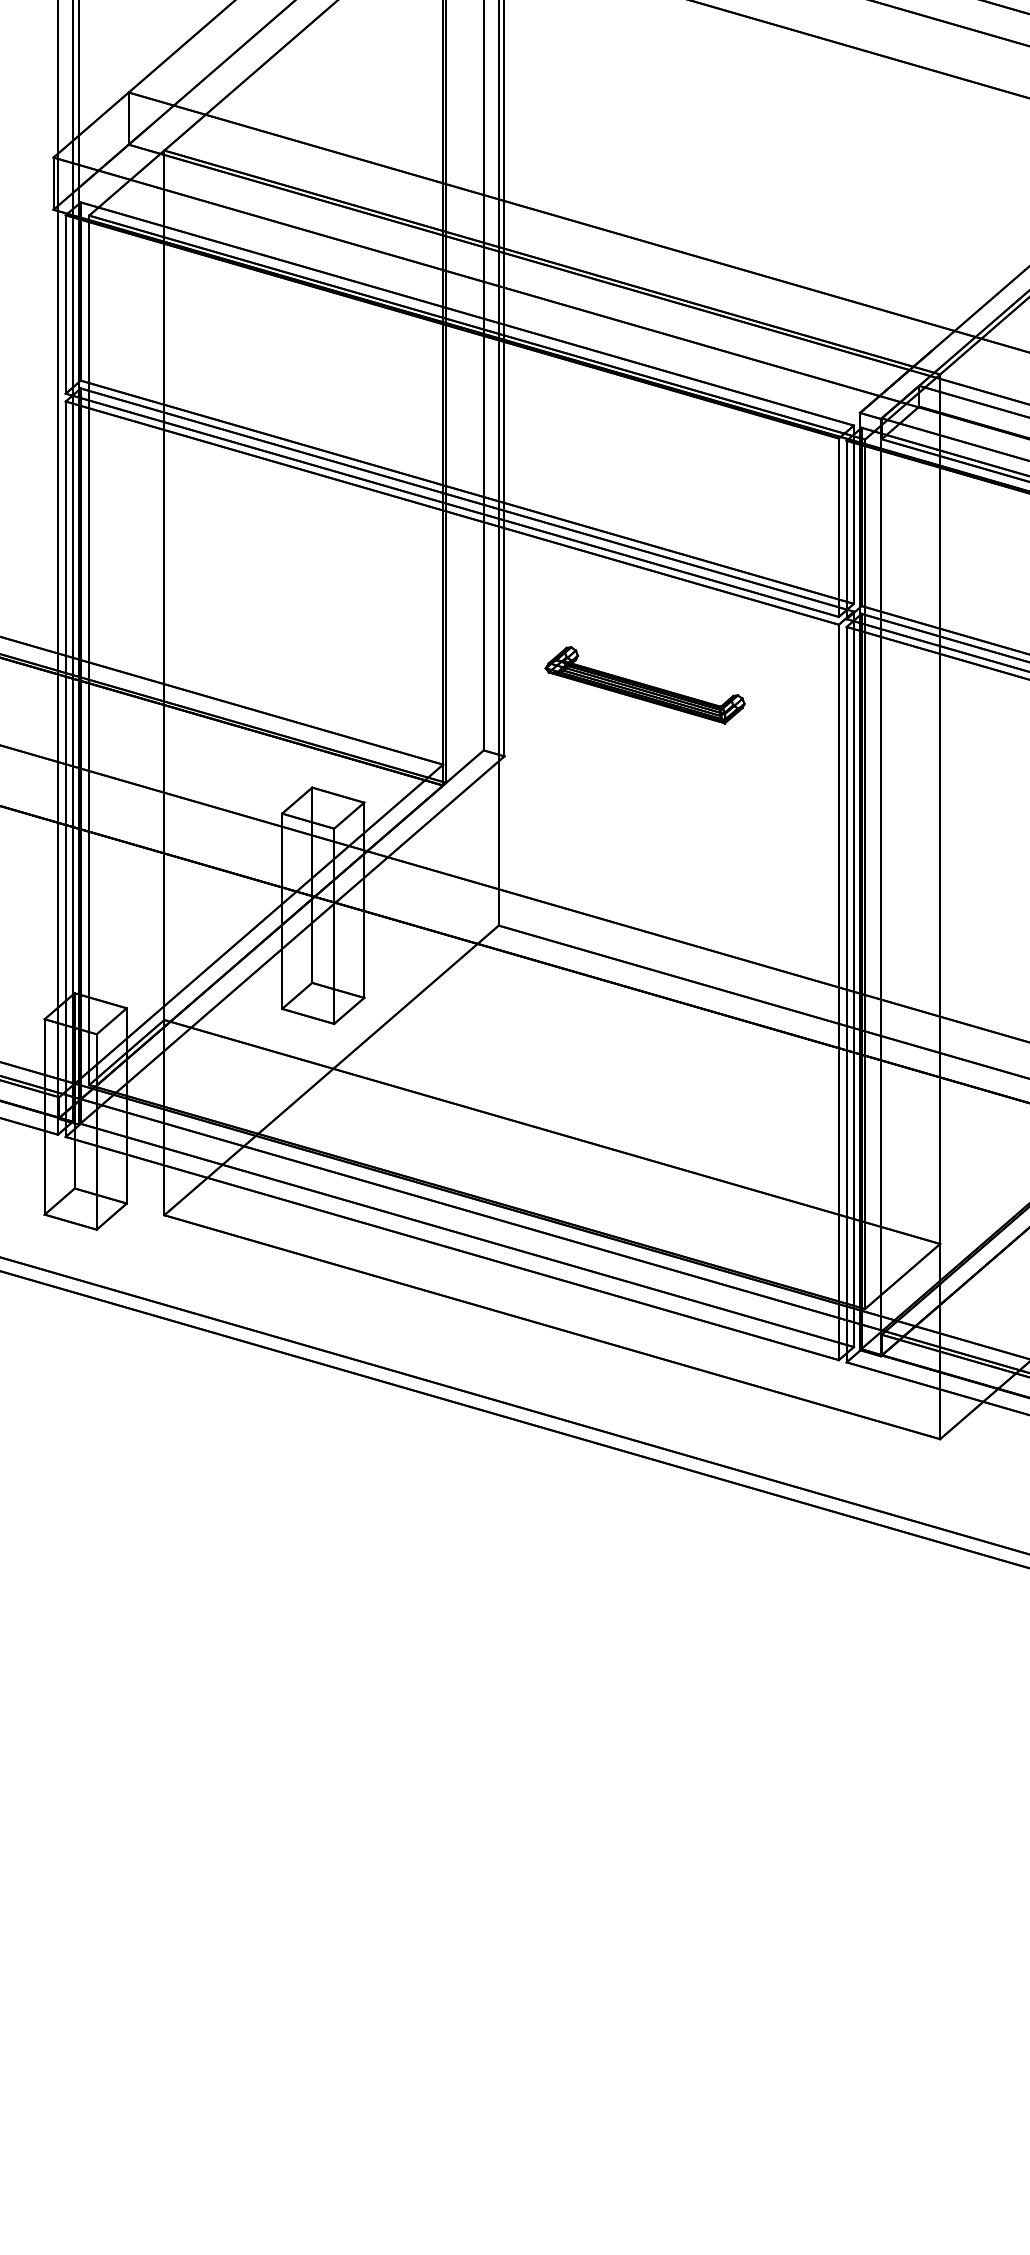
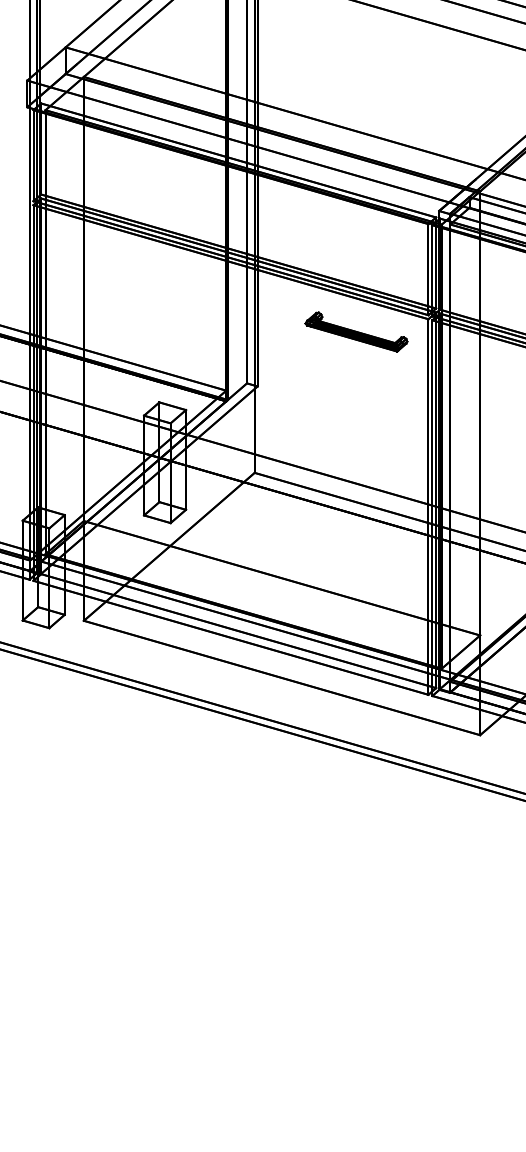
part: (645, 684) -> (356, 331), moved

